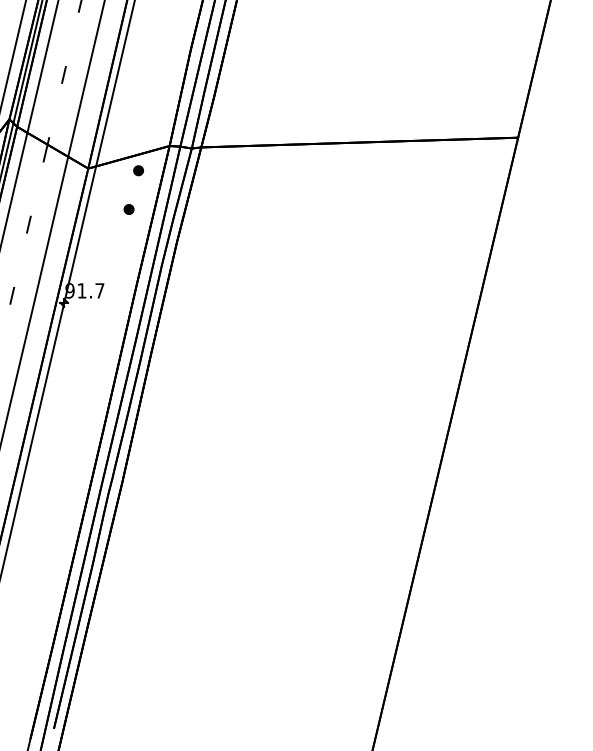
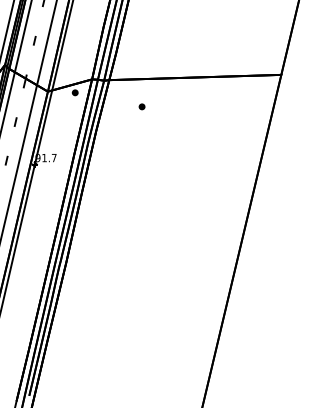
part: (127, 208) -> (141, 106), moved

